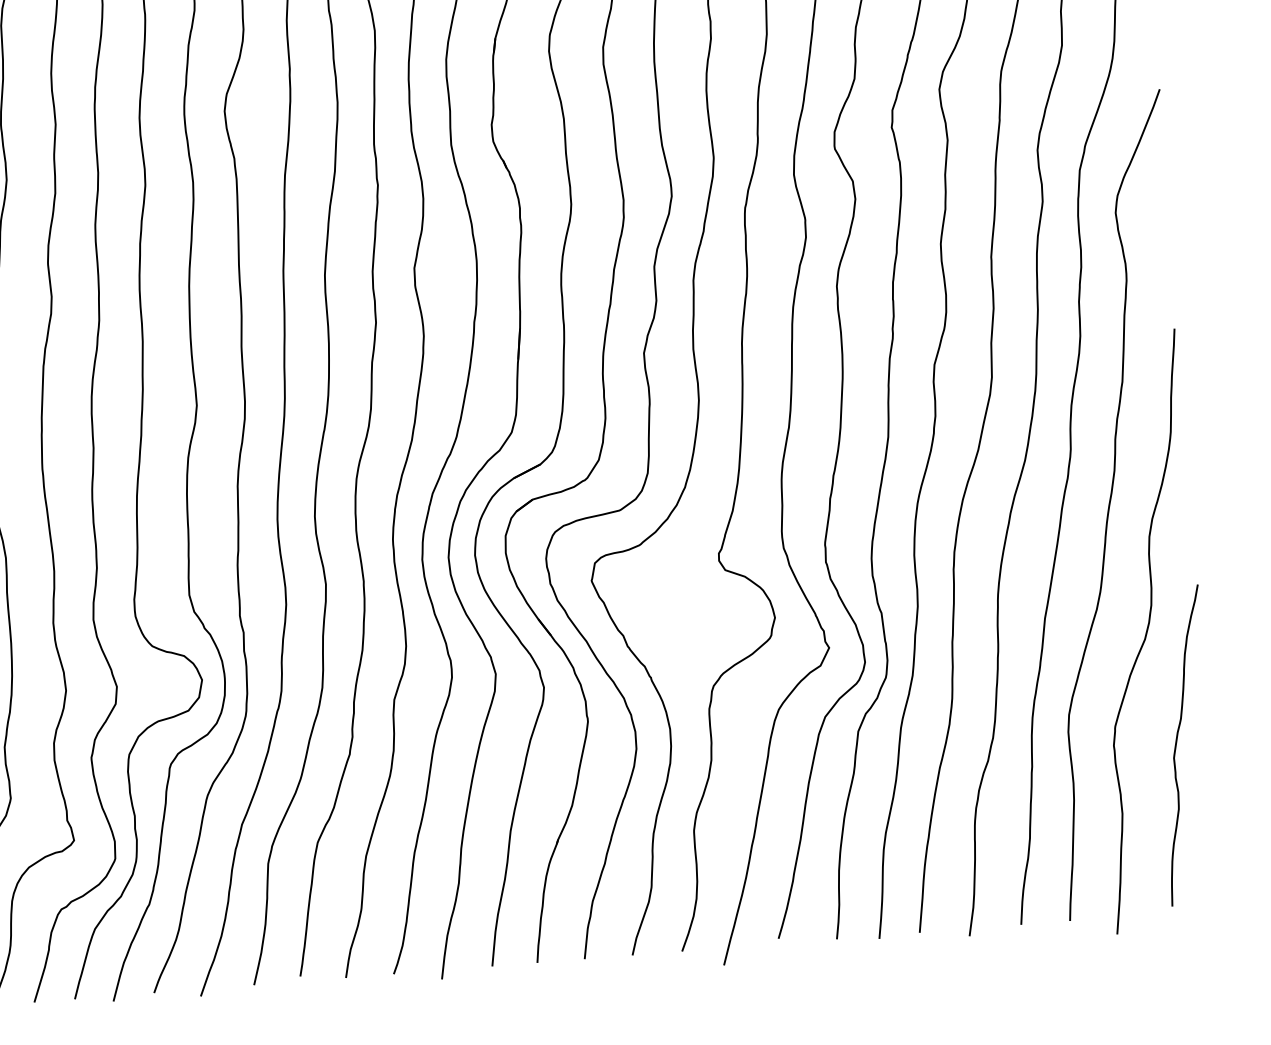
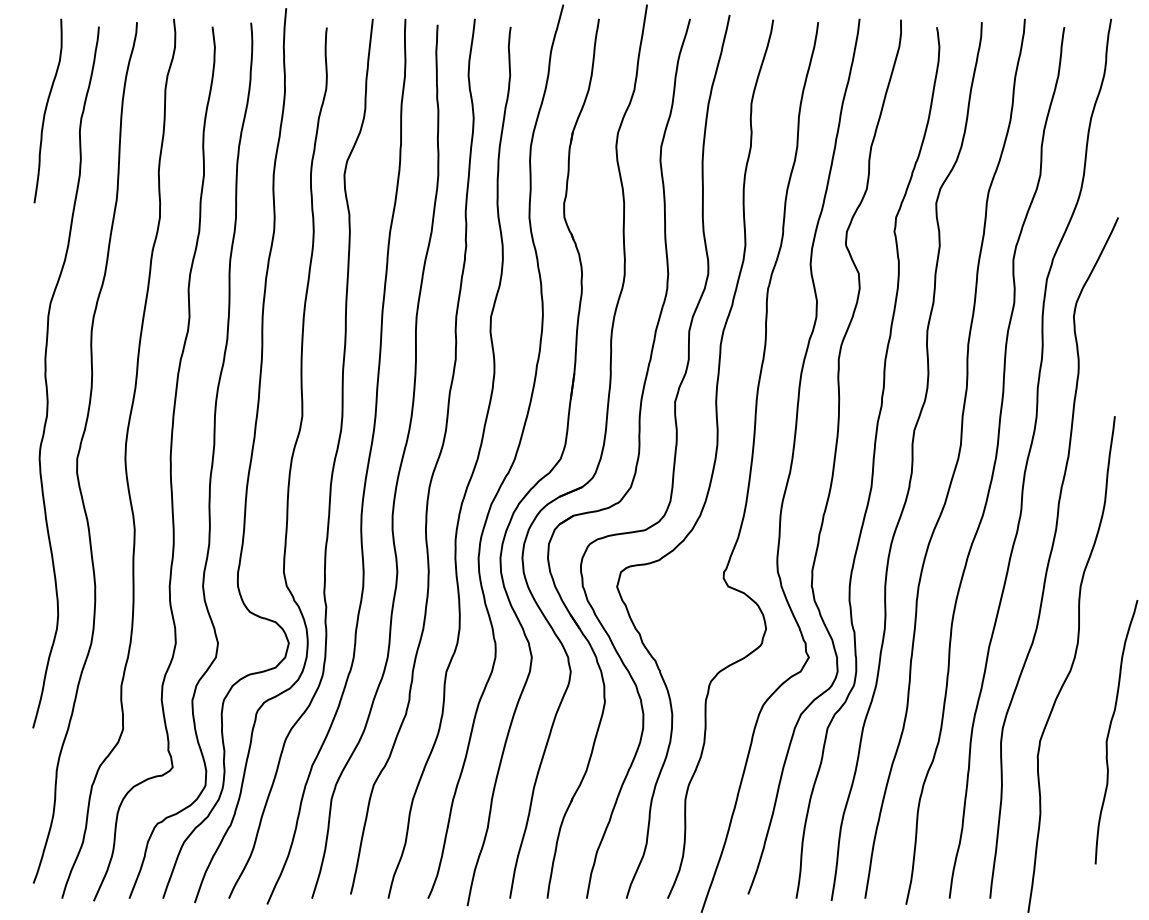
curve: (1177, 744) -> (1110, 730), moved

